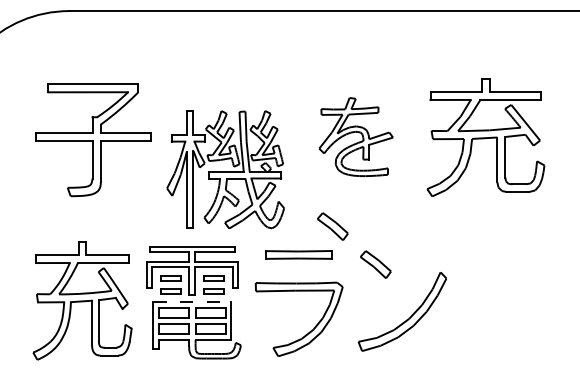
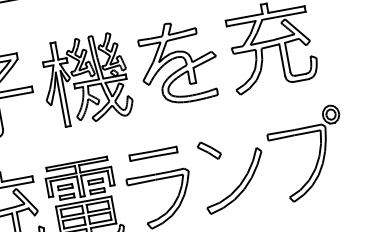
part: (356, 136) -> (178, 62), size x1.43
part: (225, 169) -> (85, 79), moved
part: (332, 226) -> (173, 129), removed
part: (521, 301) -> (317, 157), added
line: (192, 302) -> (83, 201), dashed -> solid

